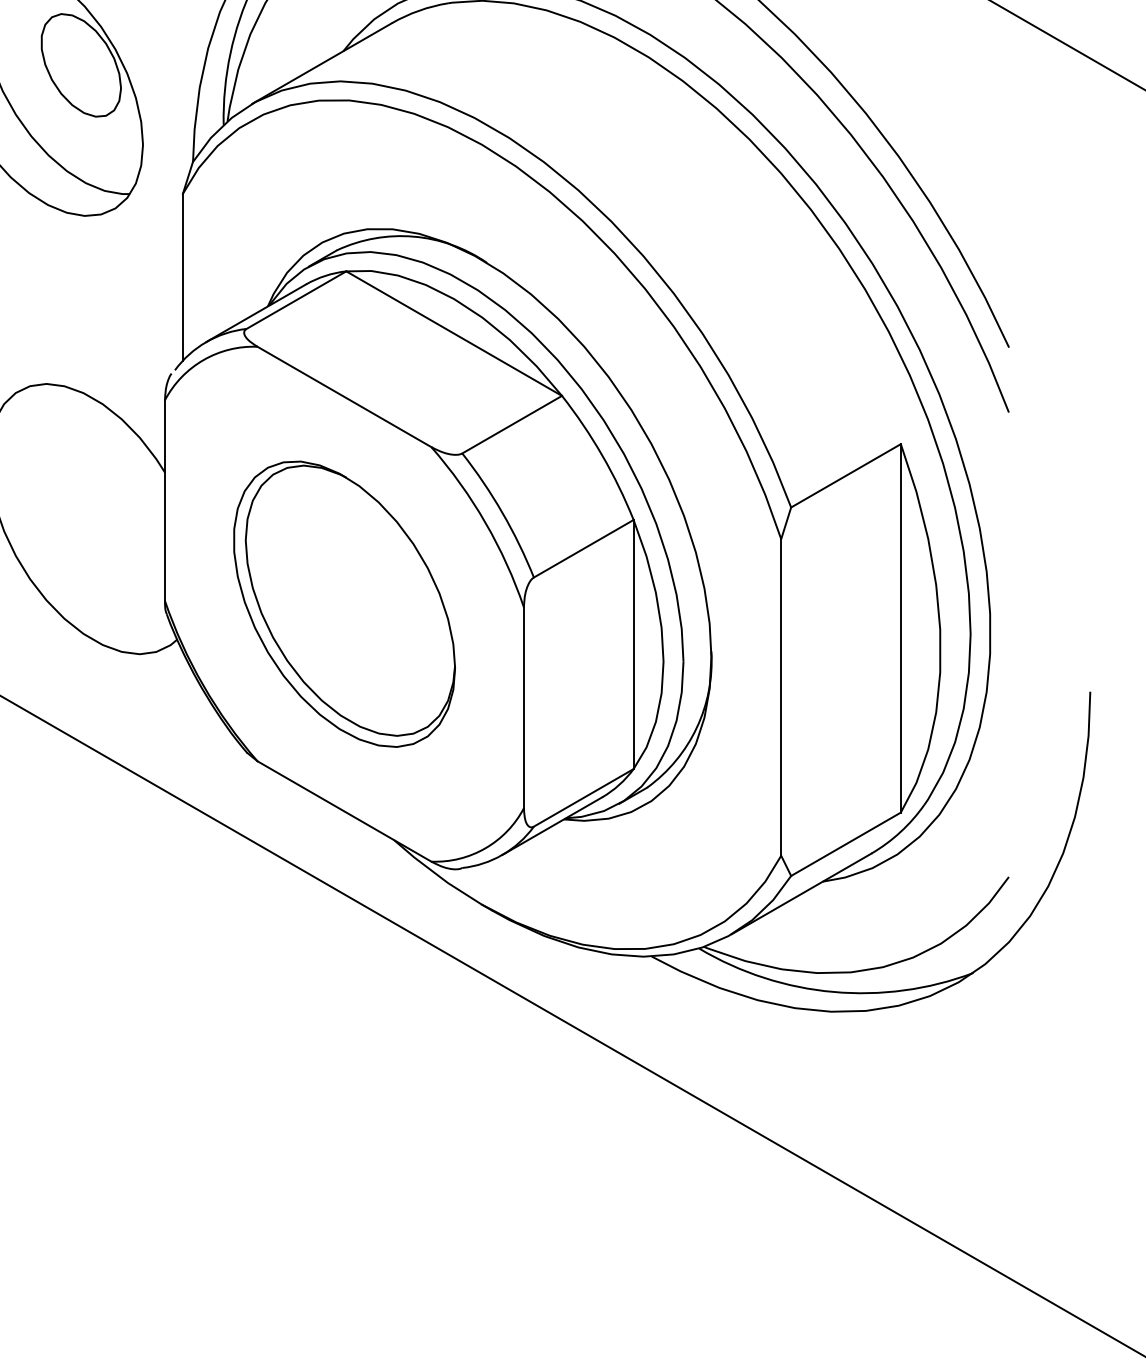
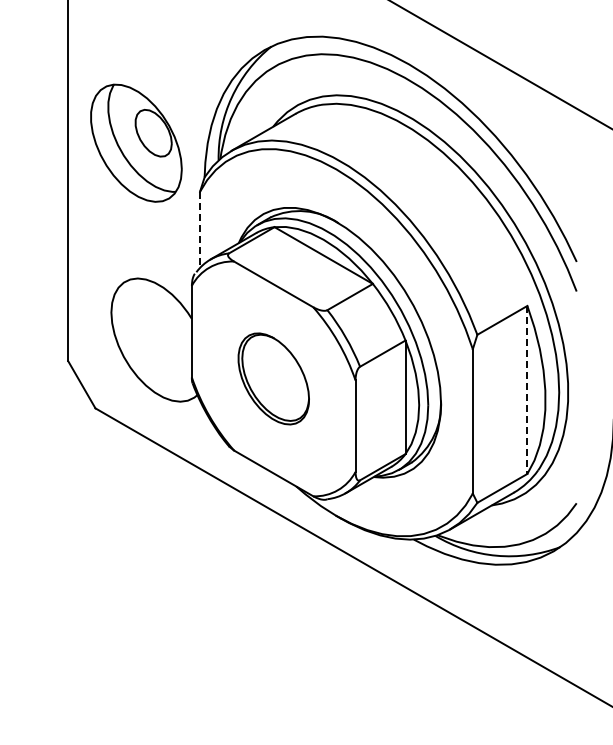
line: (183, 278) -> (200, 230), solid -> dashed
part: (344, 603) -> (273, 378), size x0.7
line: (901, 627) -> (527, 389), solid -> dashed

